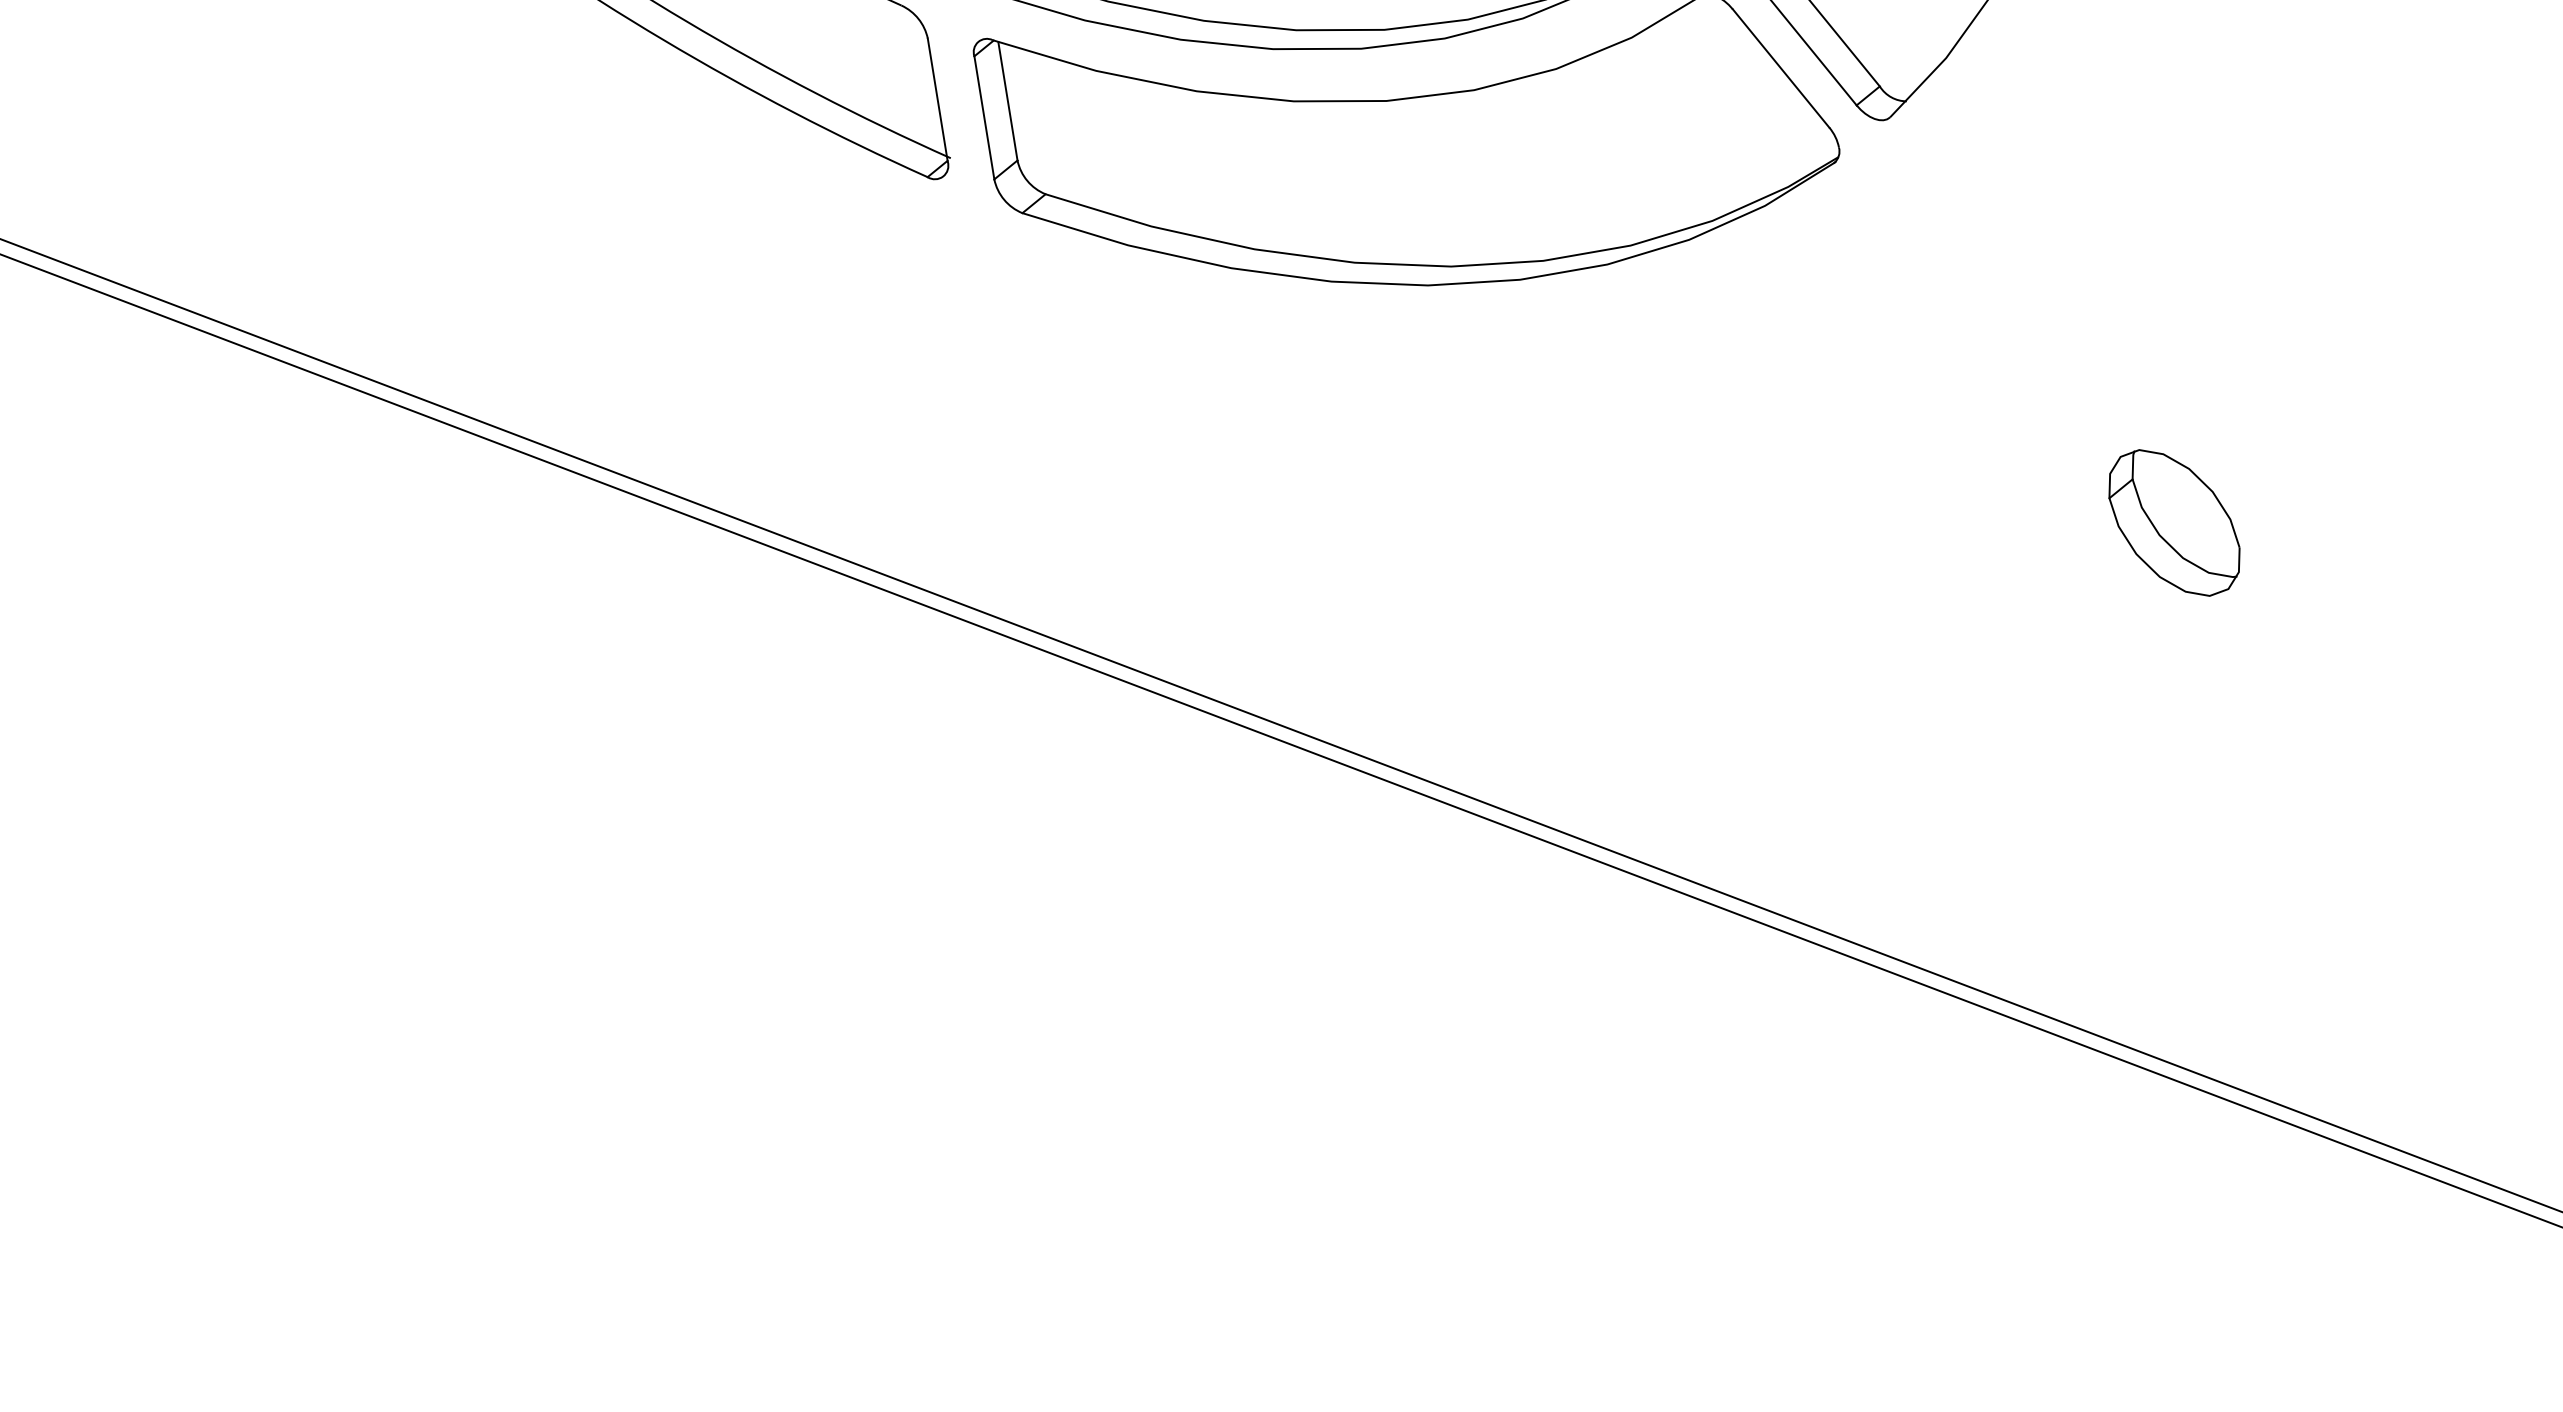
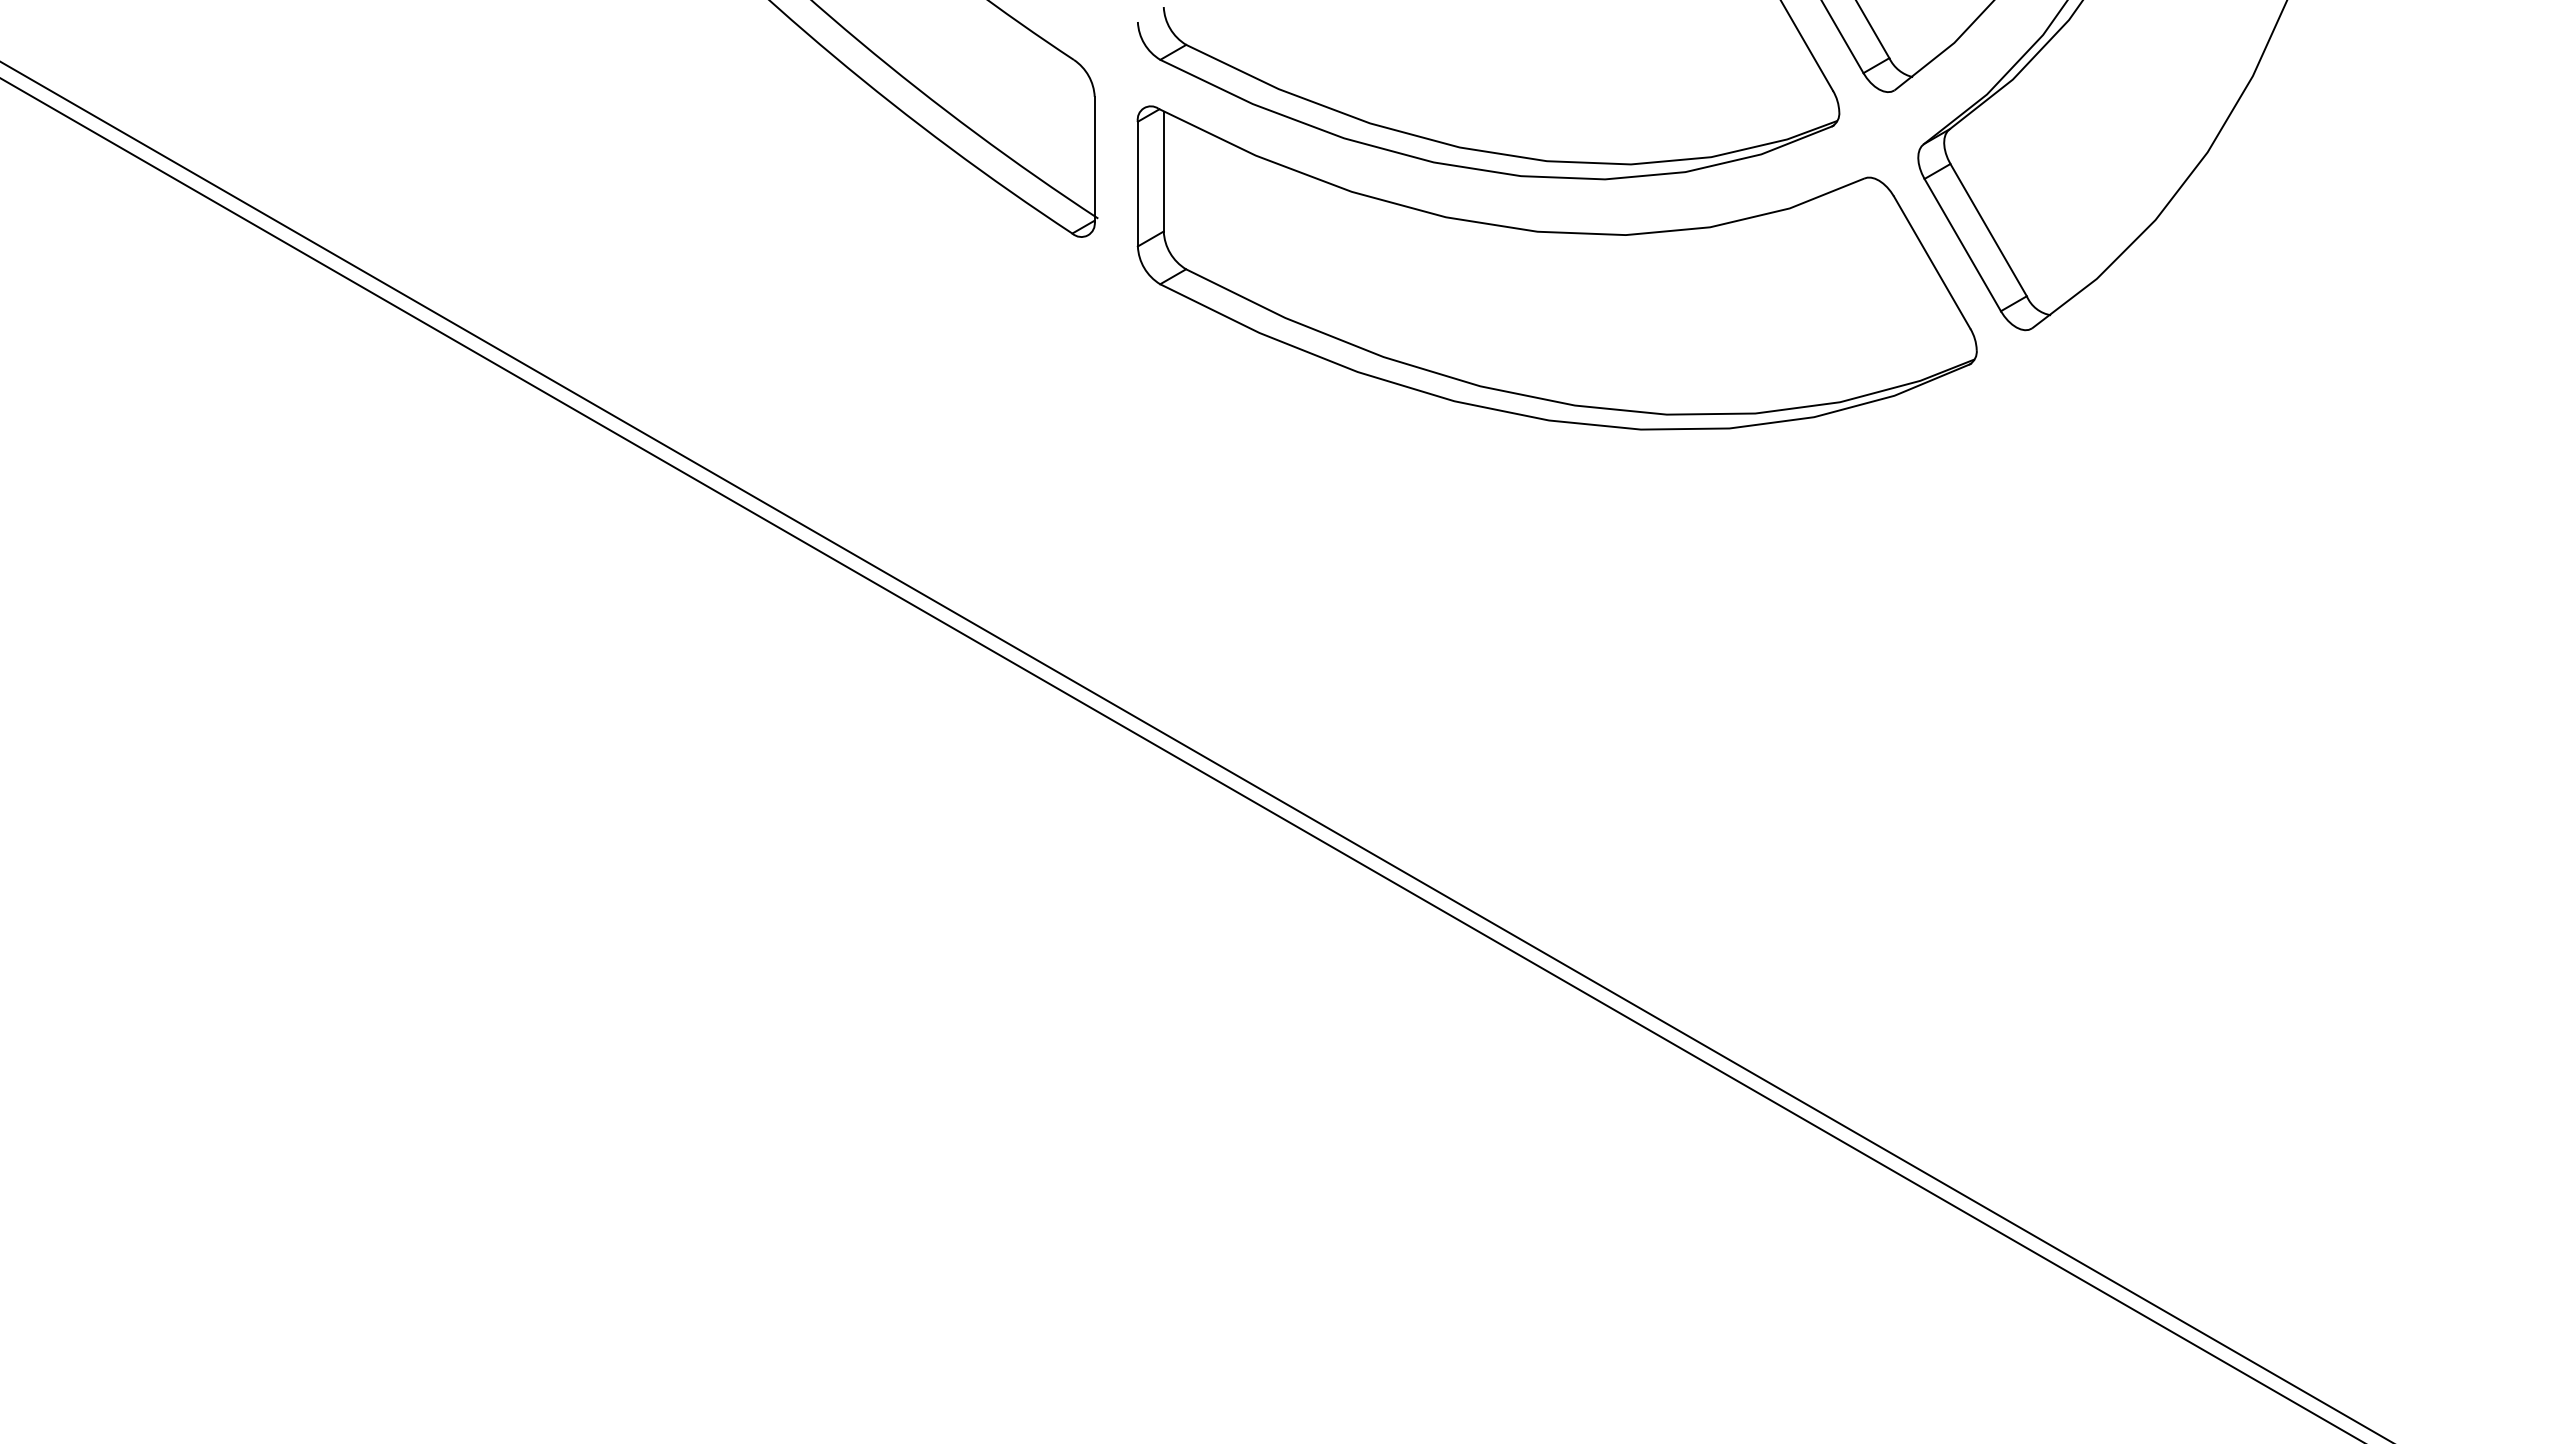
part: (2173, 522) -> (2247, 773), removed

